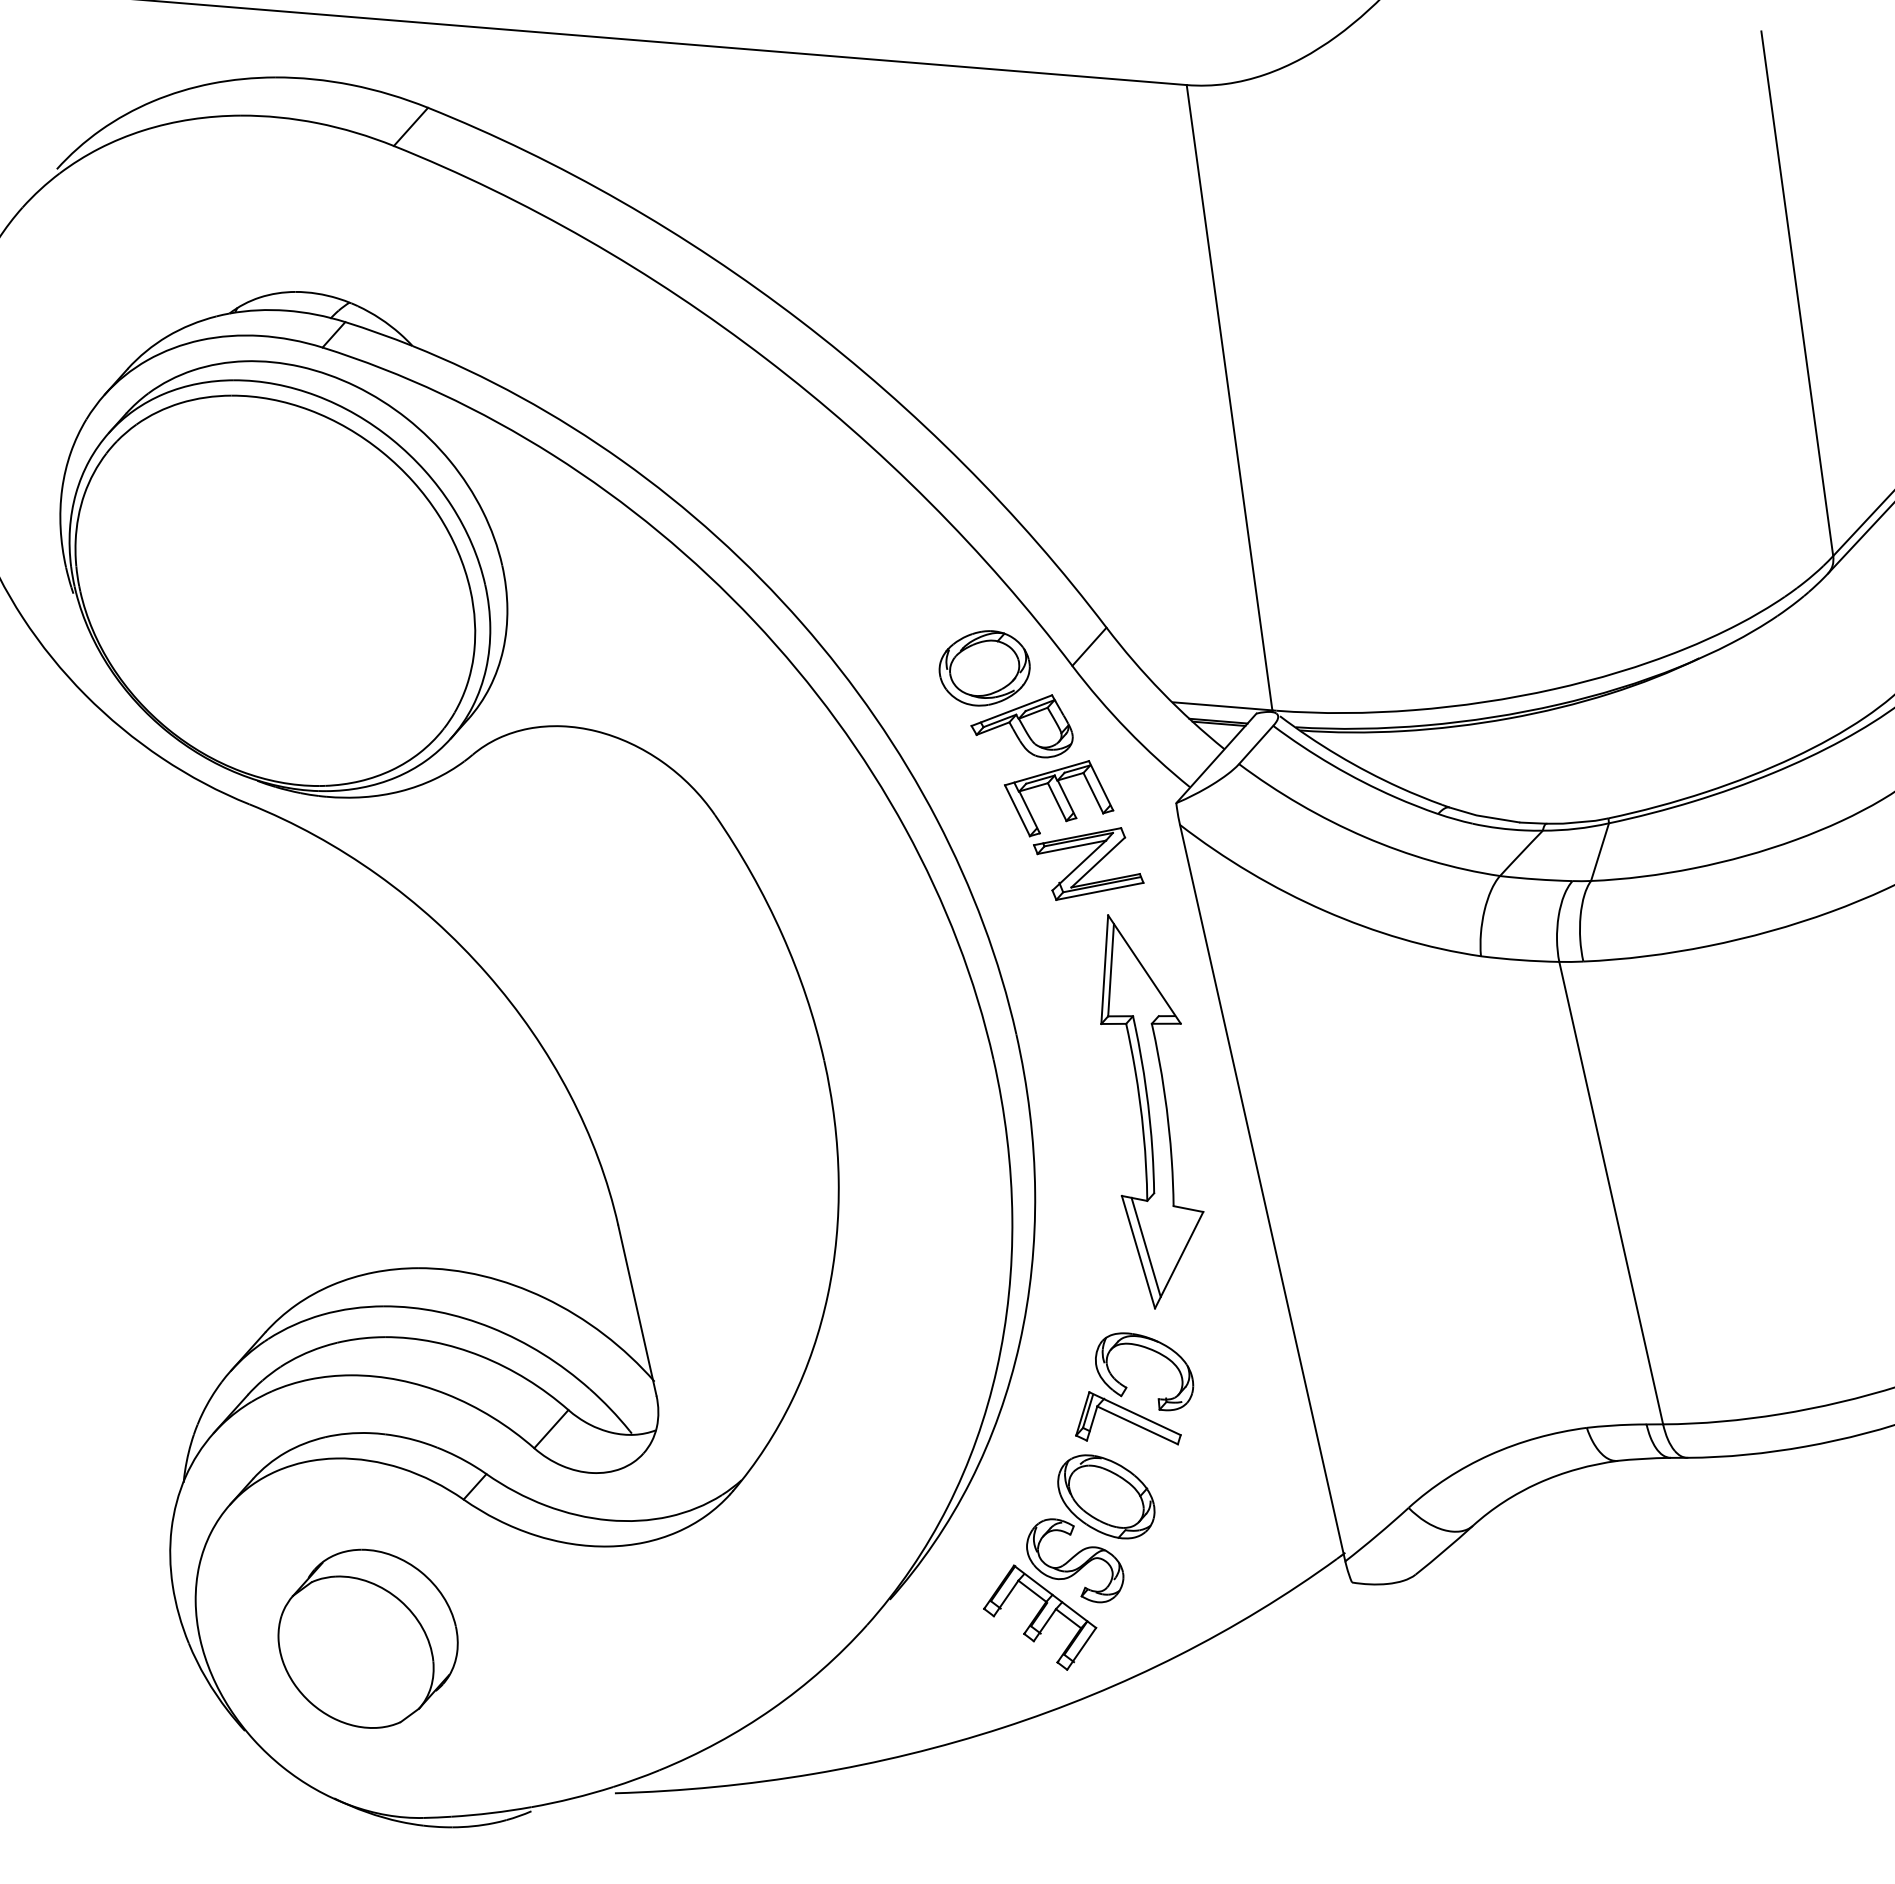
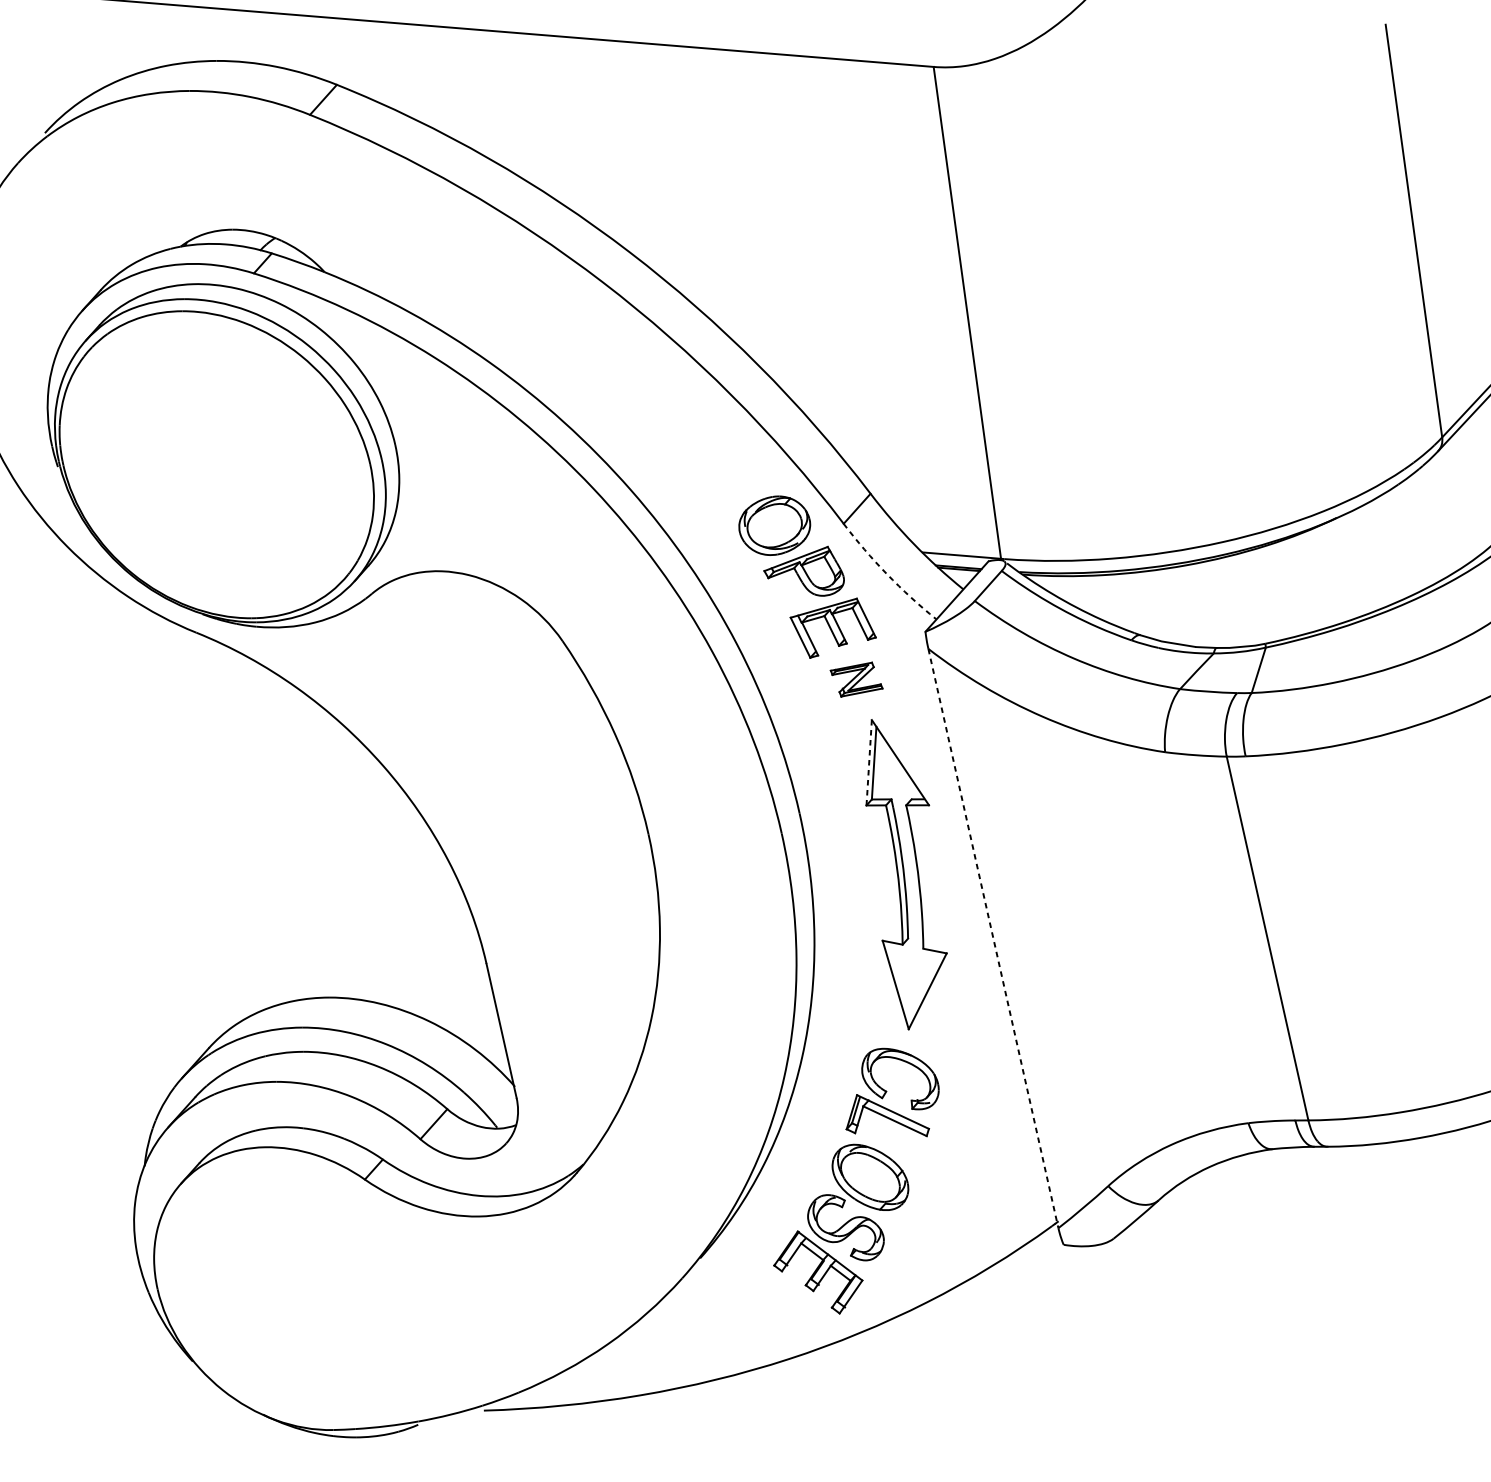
arc: (1127, 730) -> (887, 574), solid -> dashed
part: (1088, 863) -> (856, 679), size x0.6
line: (1104, 970) -> (868, 763), solid -> dashed
line: (1262, 1193) -> (993, 938), solid -> dashed
line: (1145, 1247) -> (901, 981), removed
part: (367, 1638) -> (289, 1288), removed

